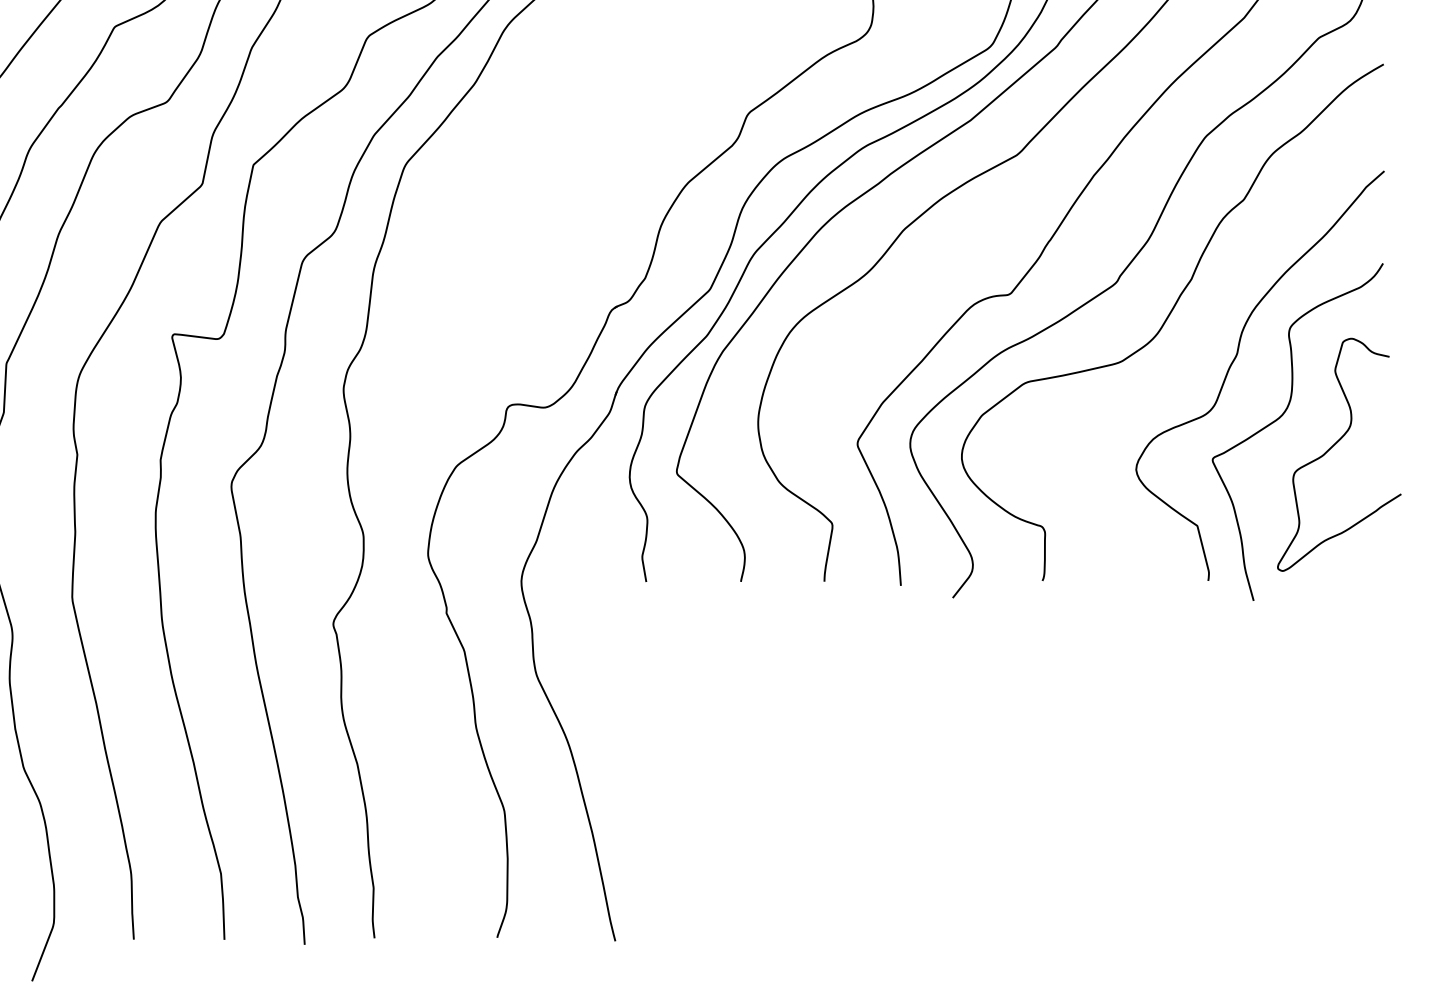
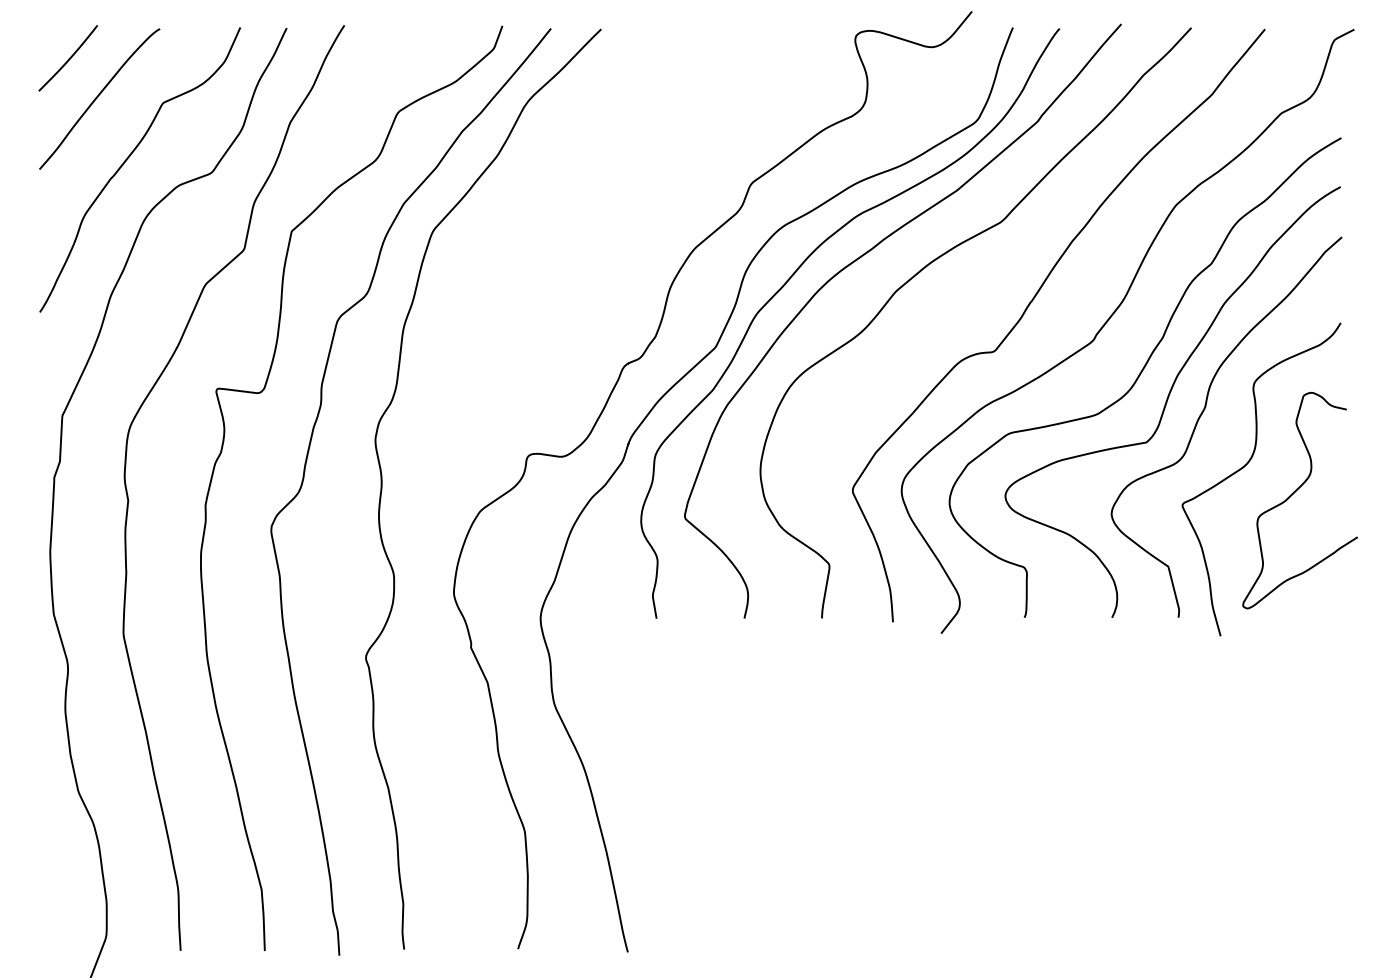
curve: (1197, 345) -> (1168, 399), added

